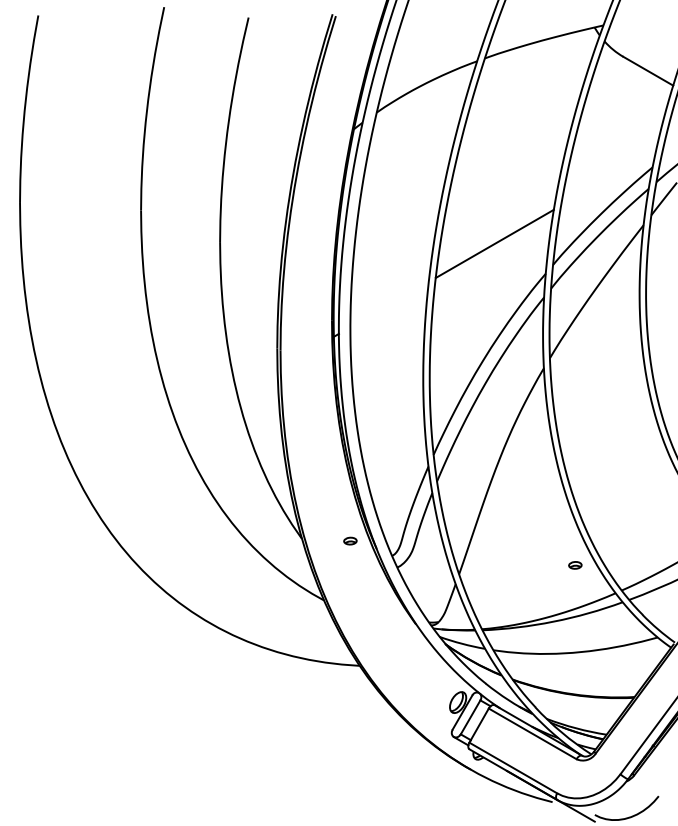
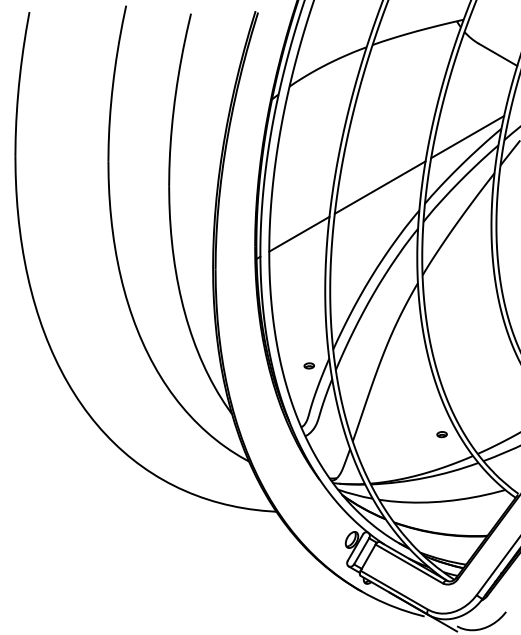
line: (608, 178) -> (467, 137), added
line: (389, 303) -> (299, 233), added
part: (349, 540) -> (308, 365), moved

